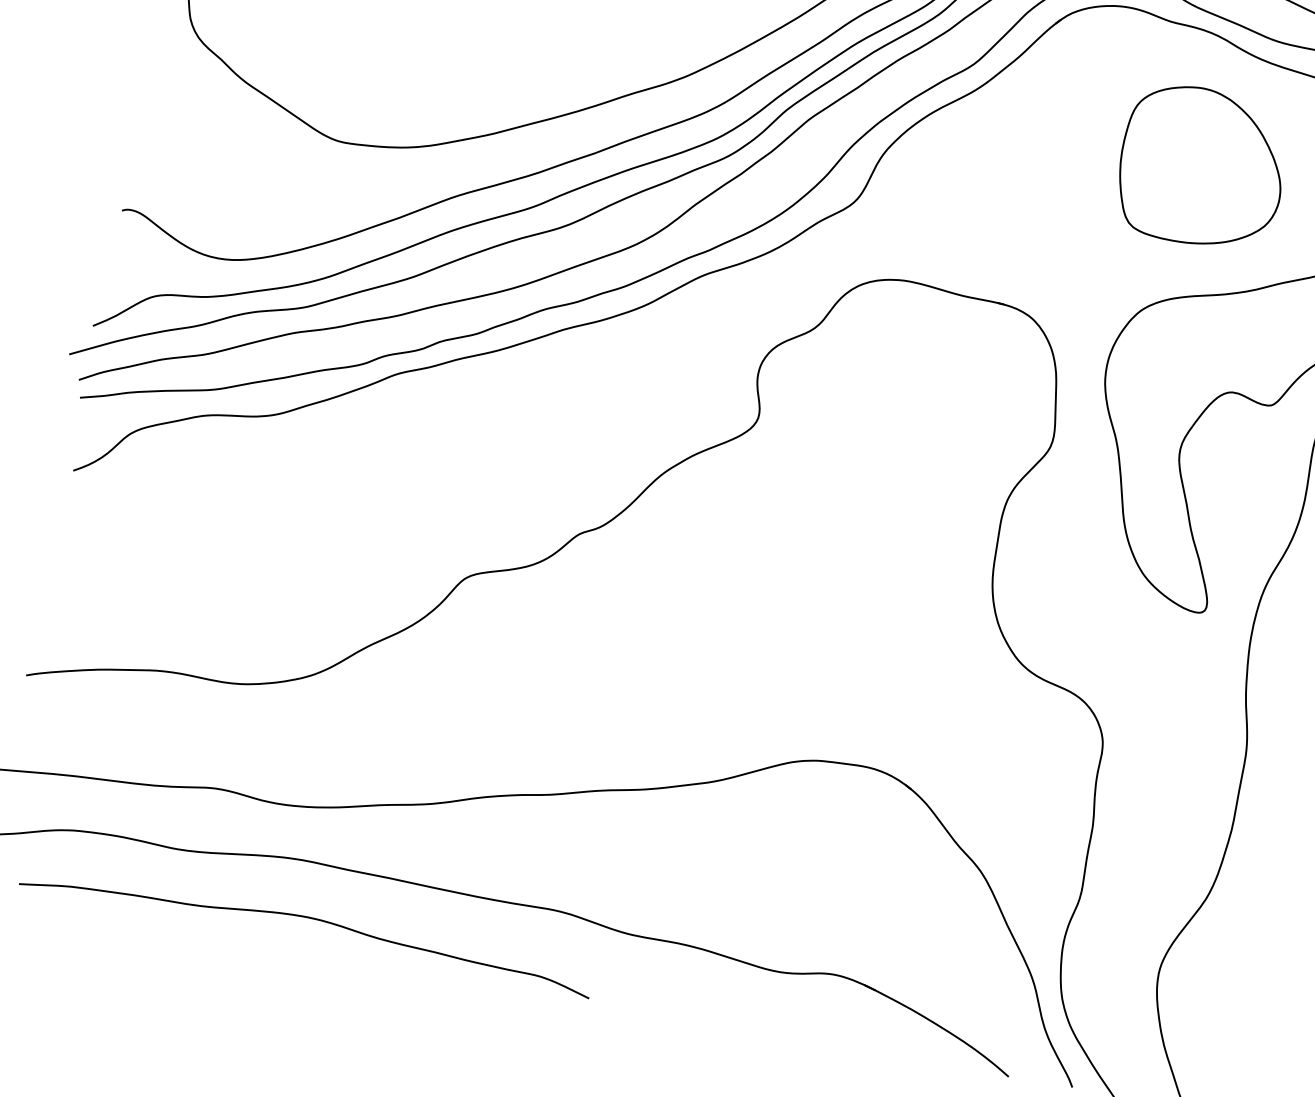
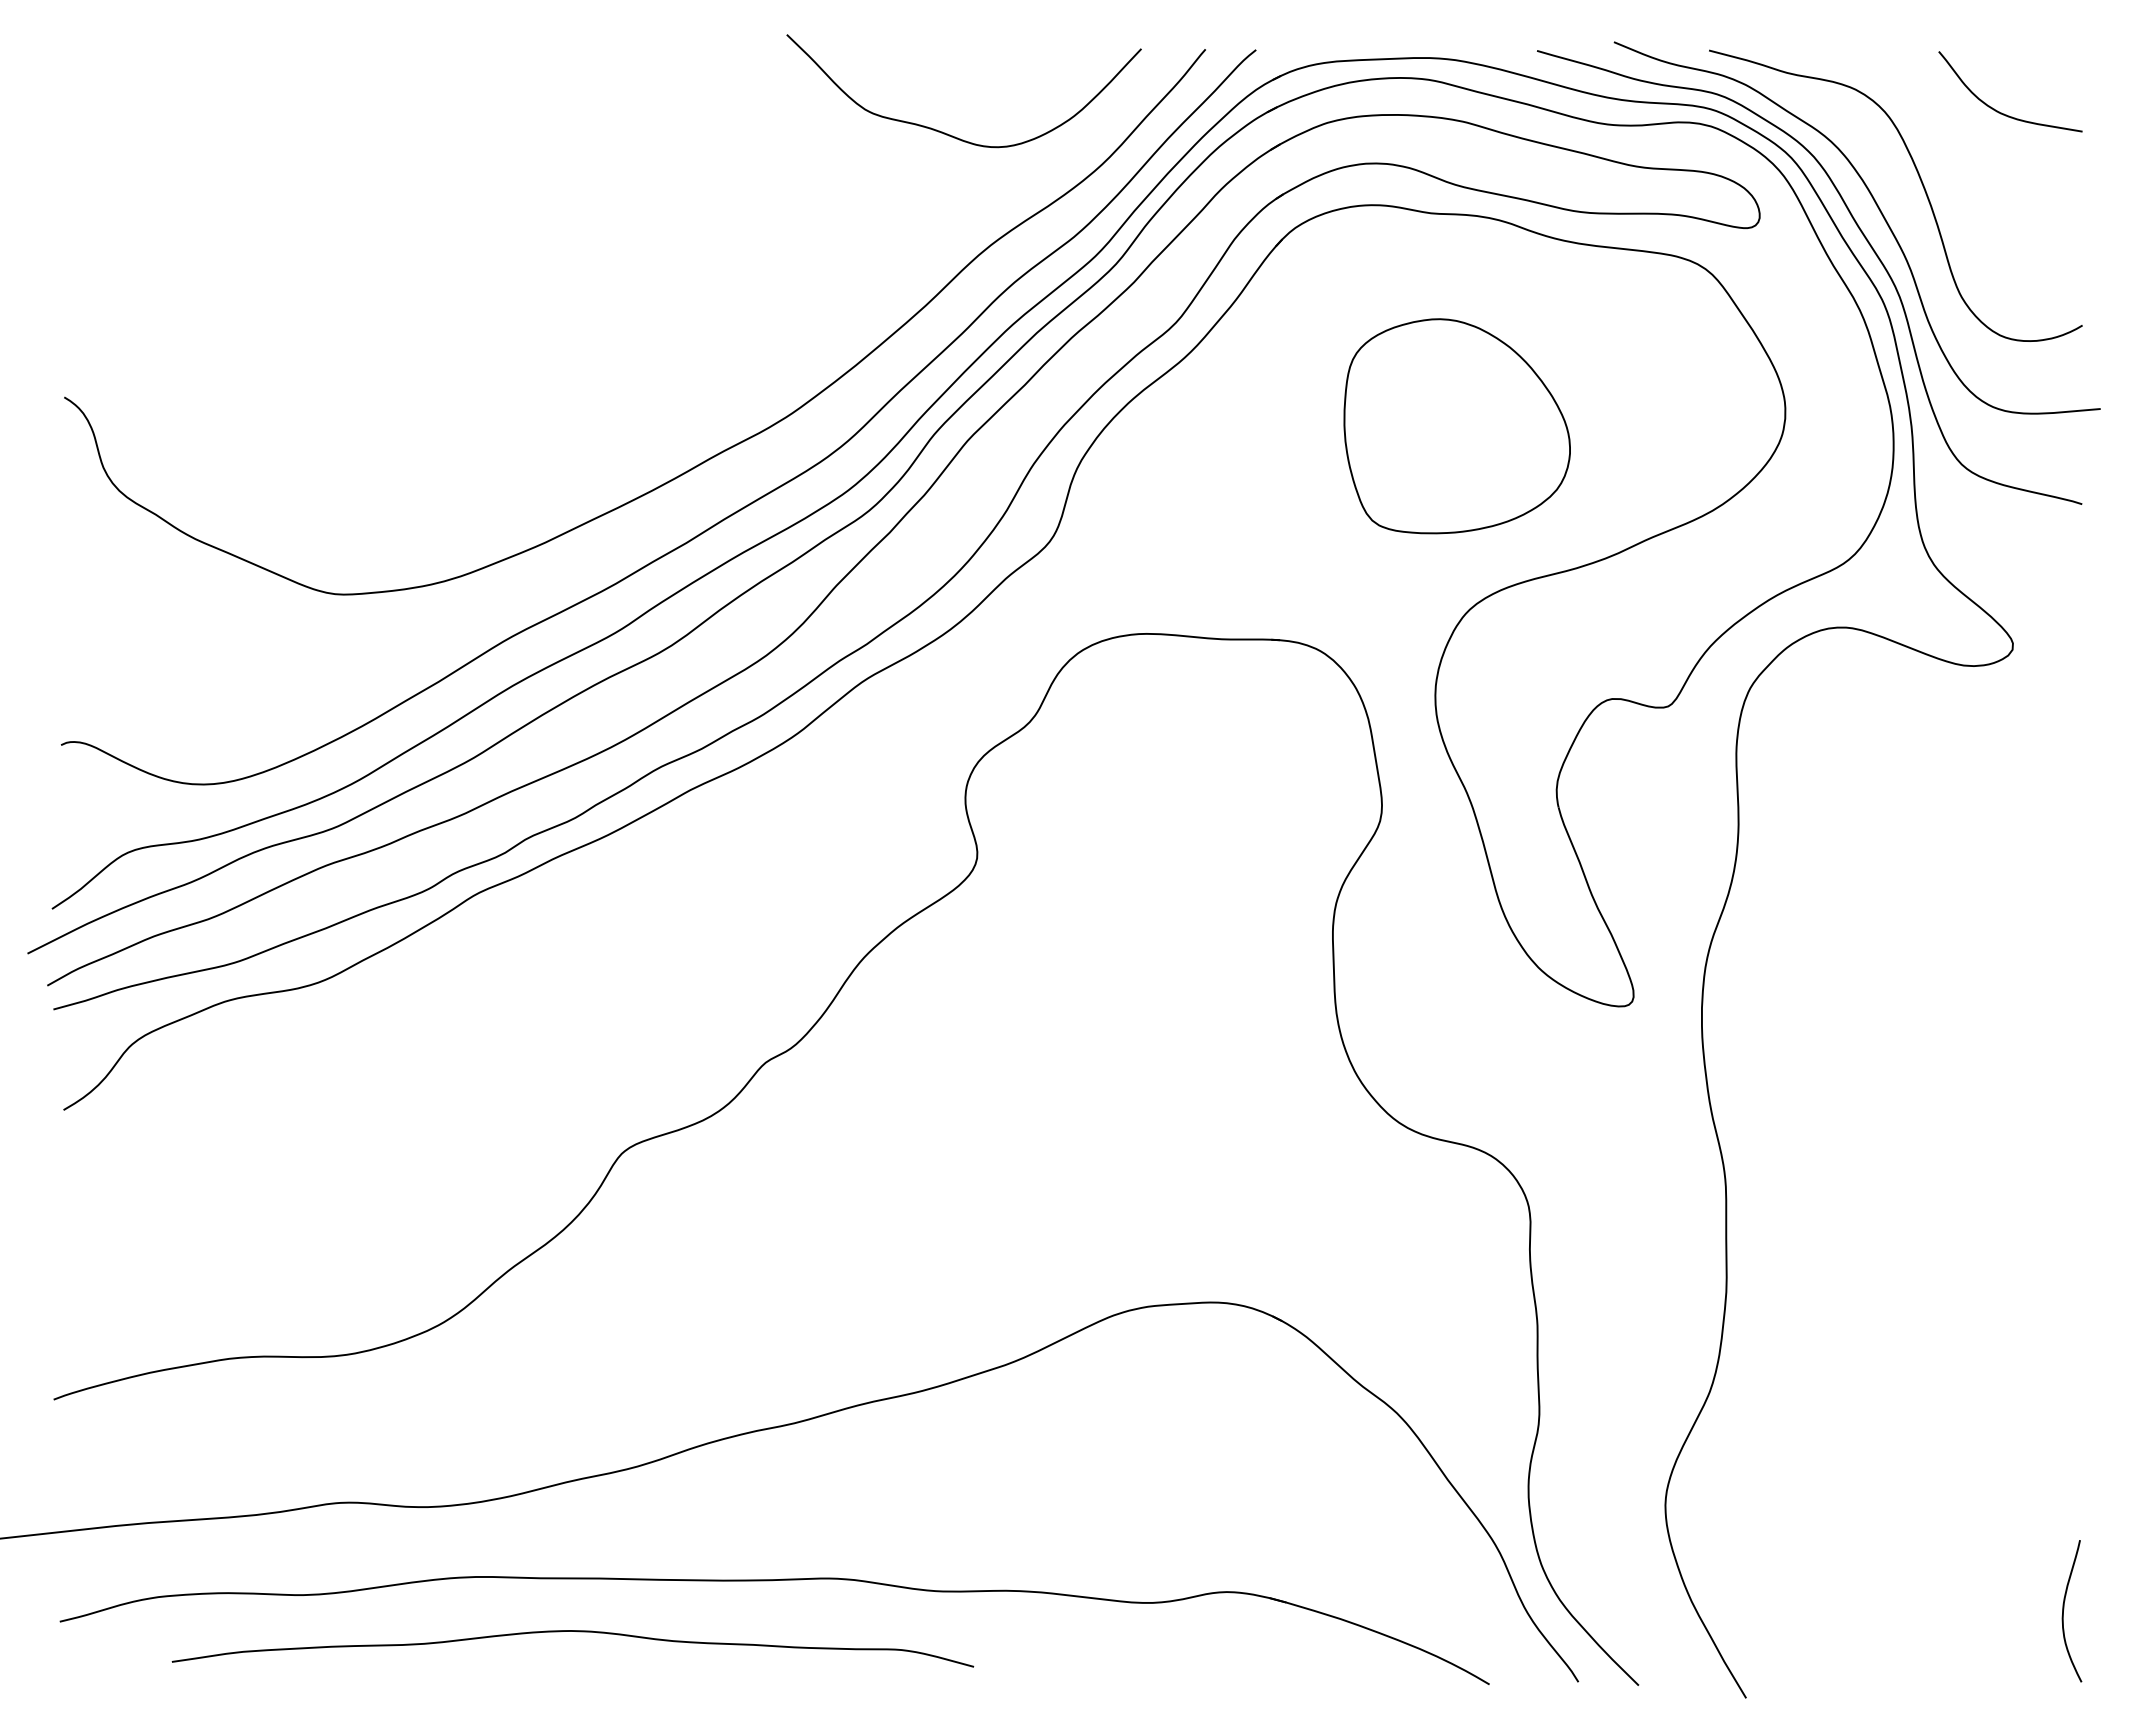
part: (1201, 167) -> (1456, 426), moved
curve: (308, 917) -> (572, 1631), moved

